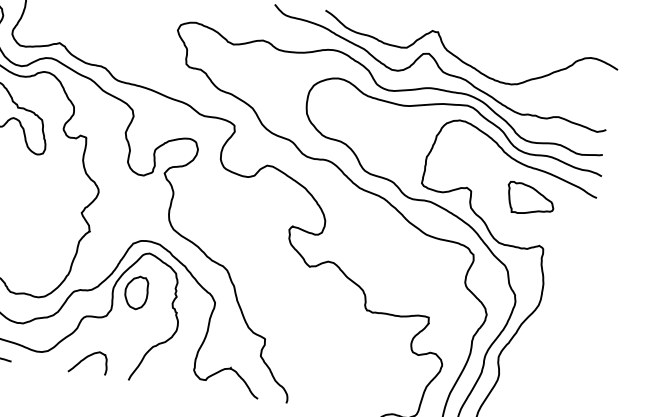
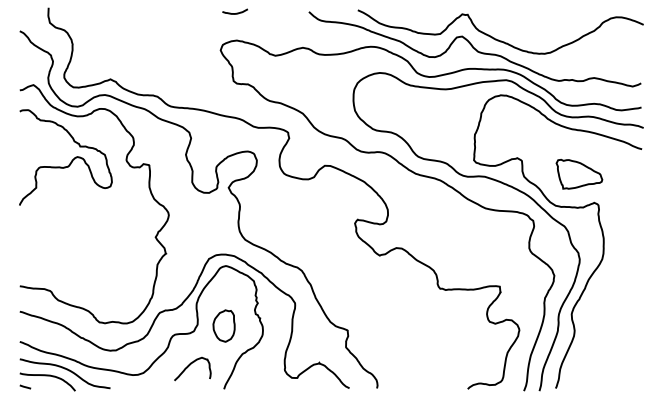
part: (530, 198) -> (579, 173), moved
part: (135, 292) -> (223, 325), moved
curve: (86, 358) -> (190, 365), moved

